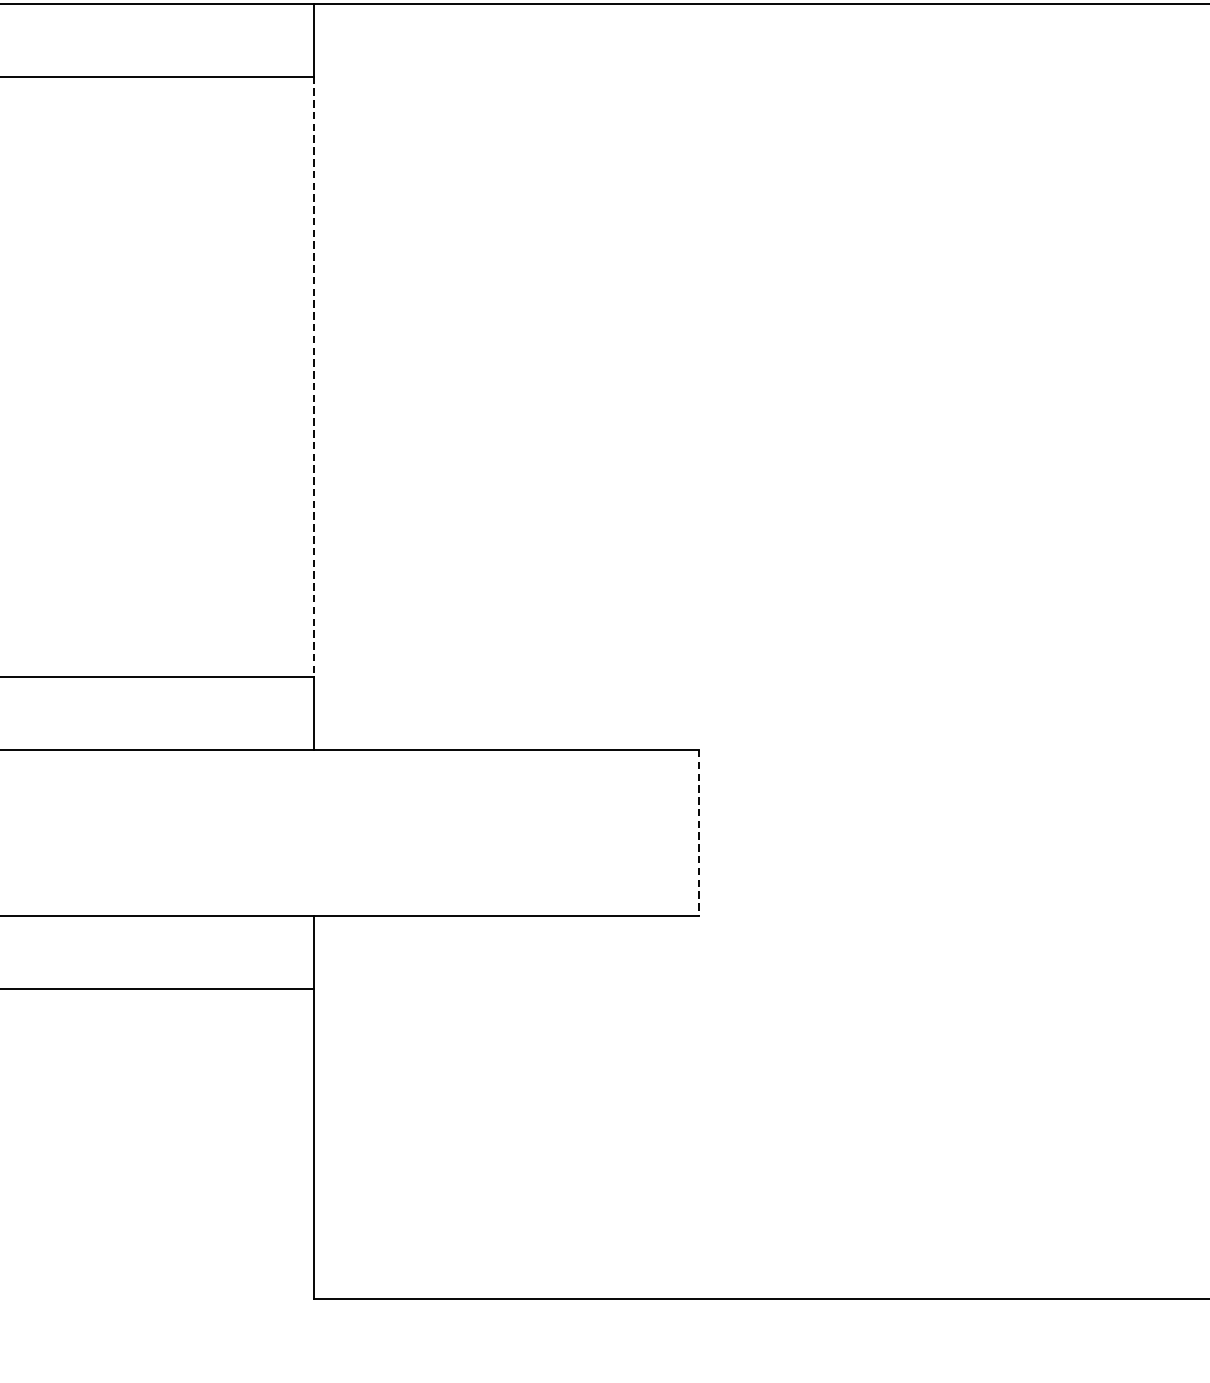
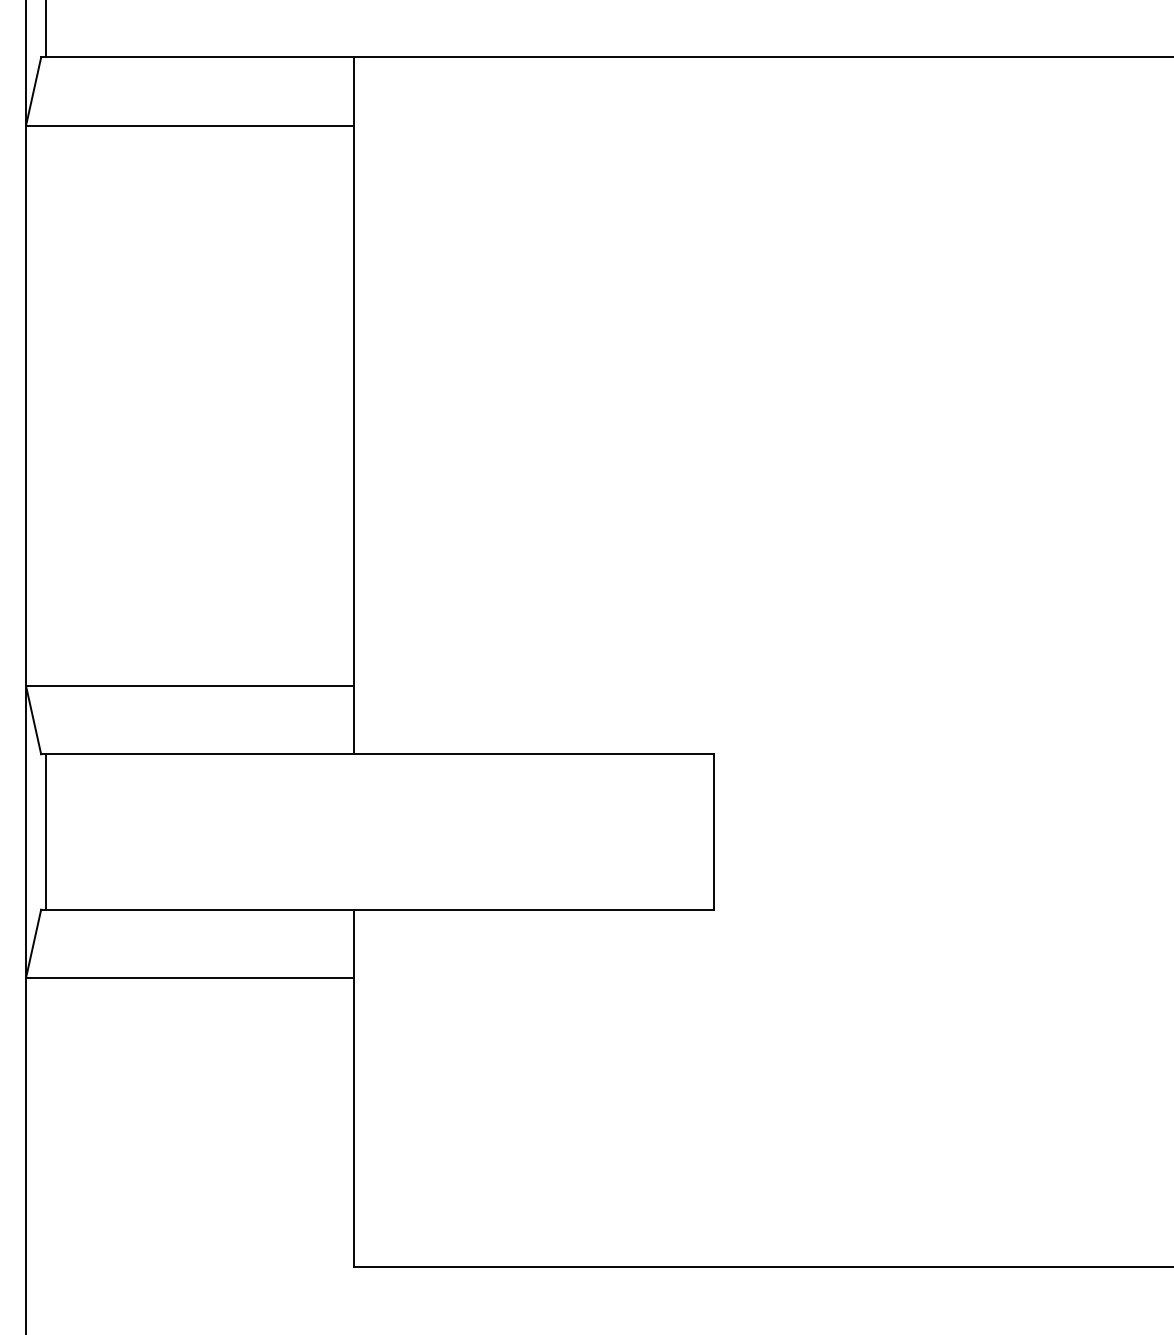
line: (313, 377) -> (353, 406), dashed -> solid
line: (699, 832) -> (713, 831), dashed -> solid

